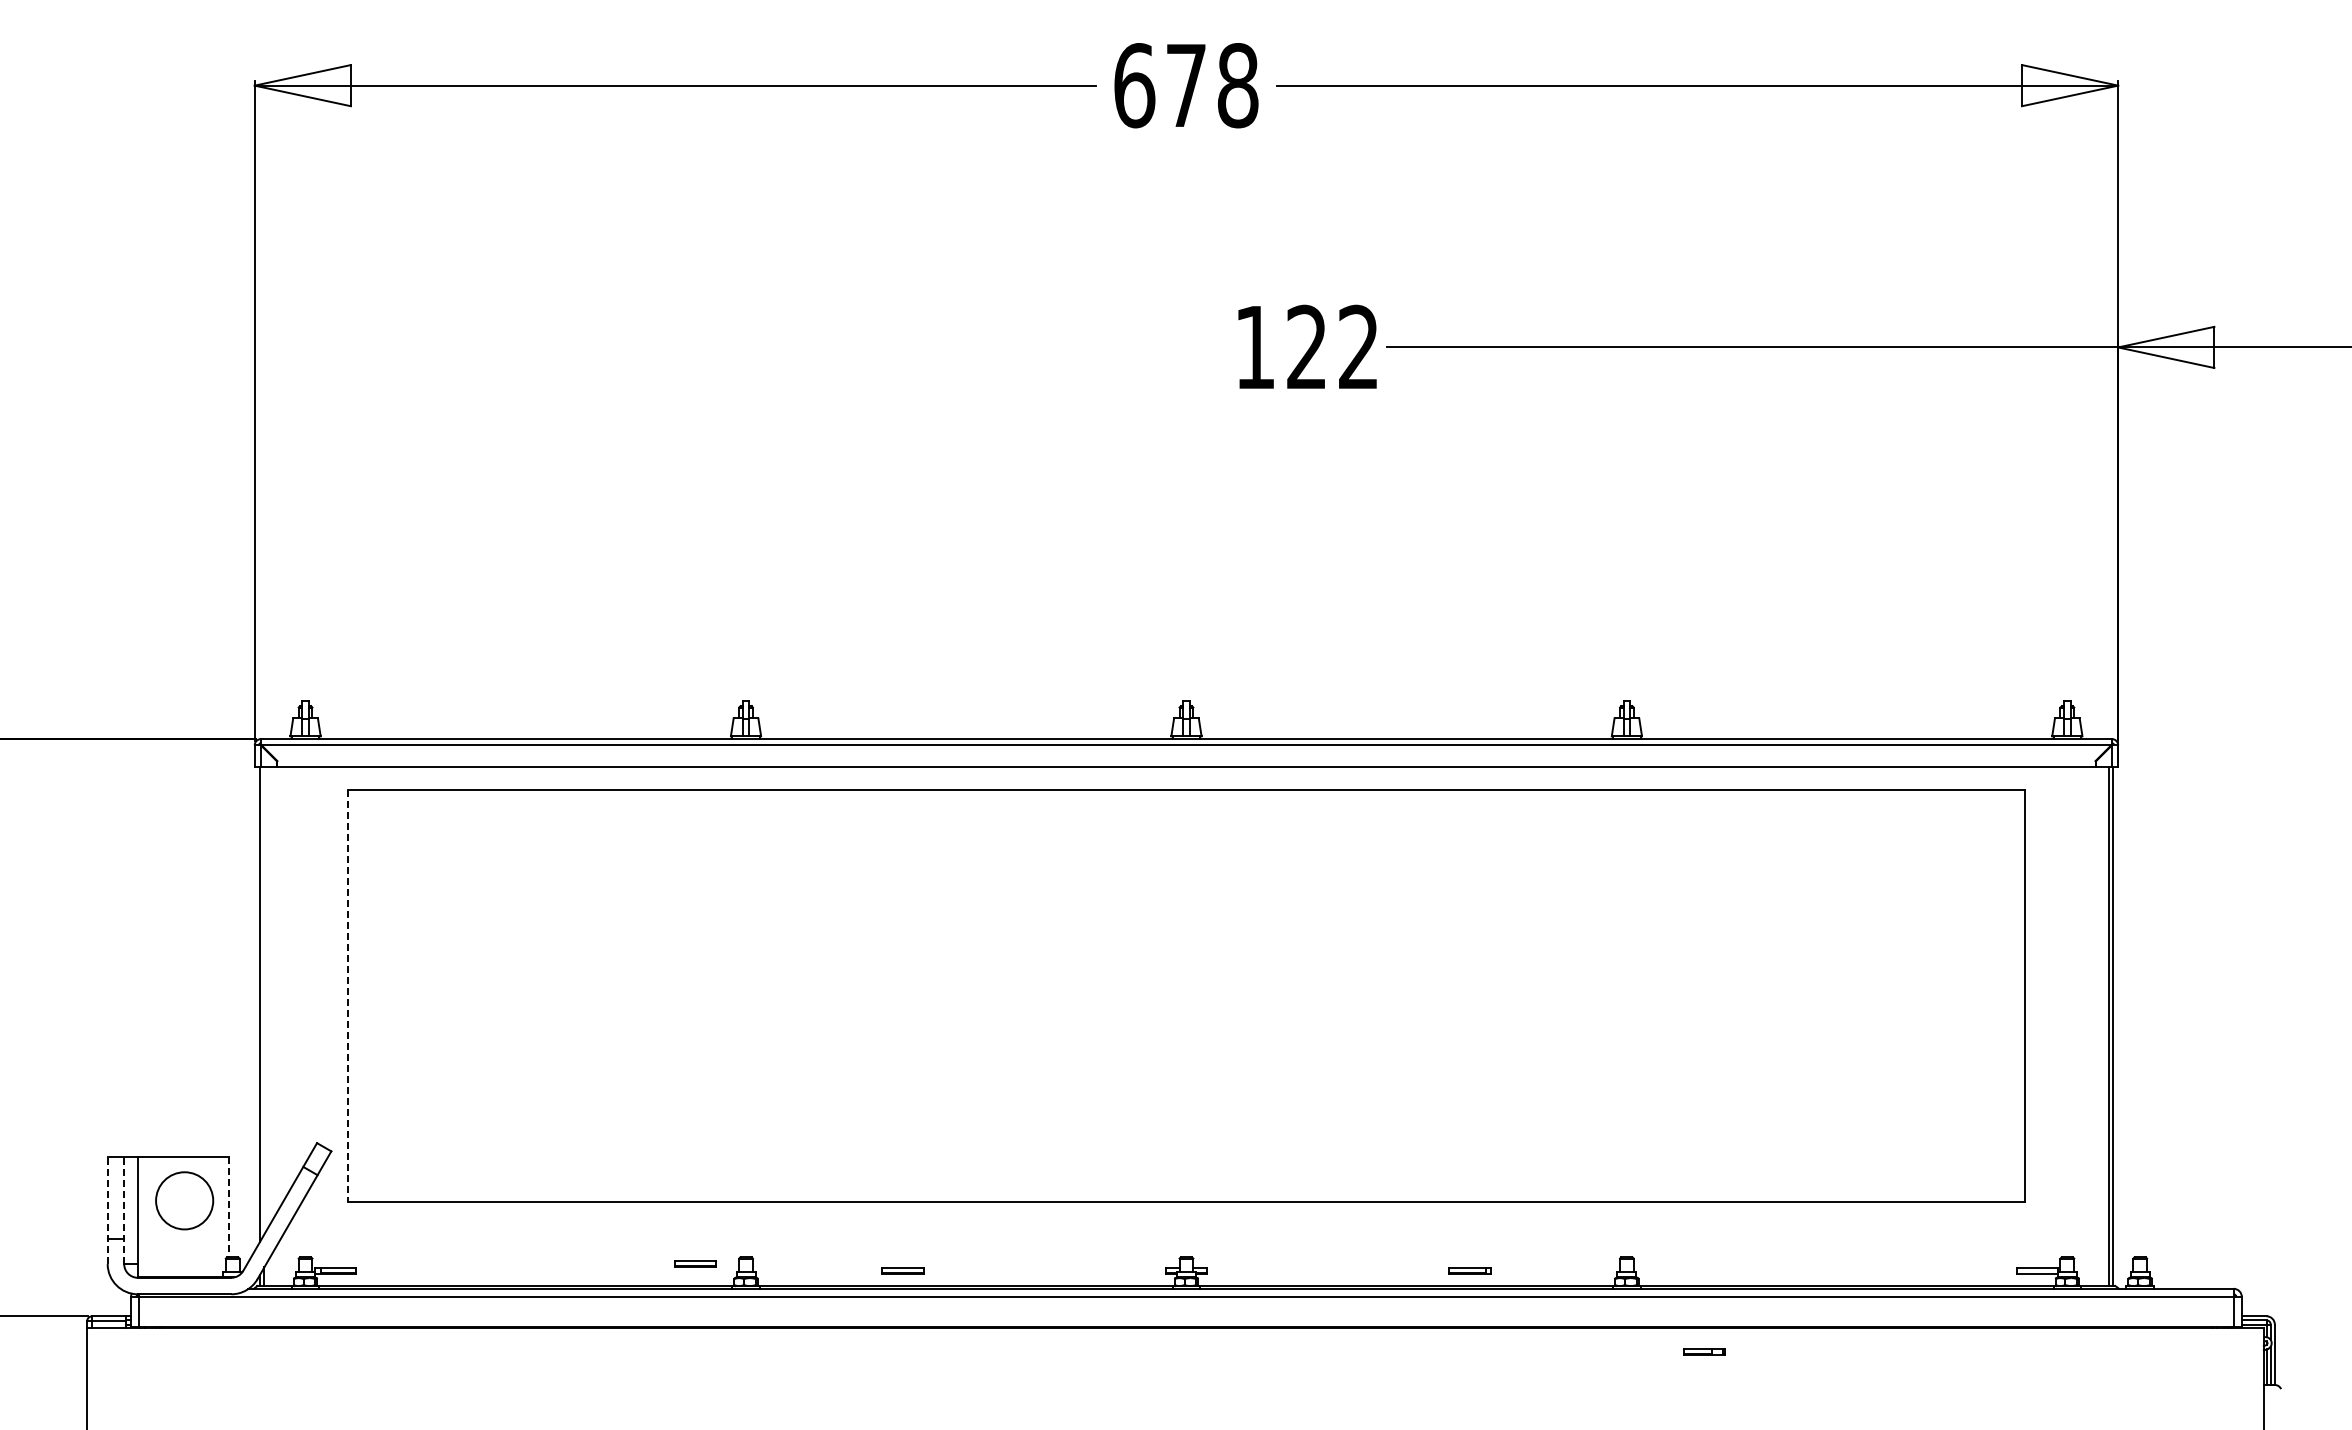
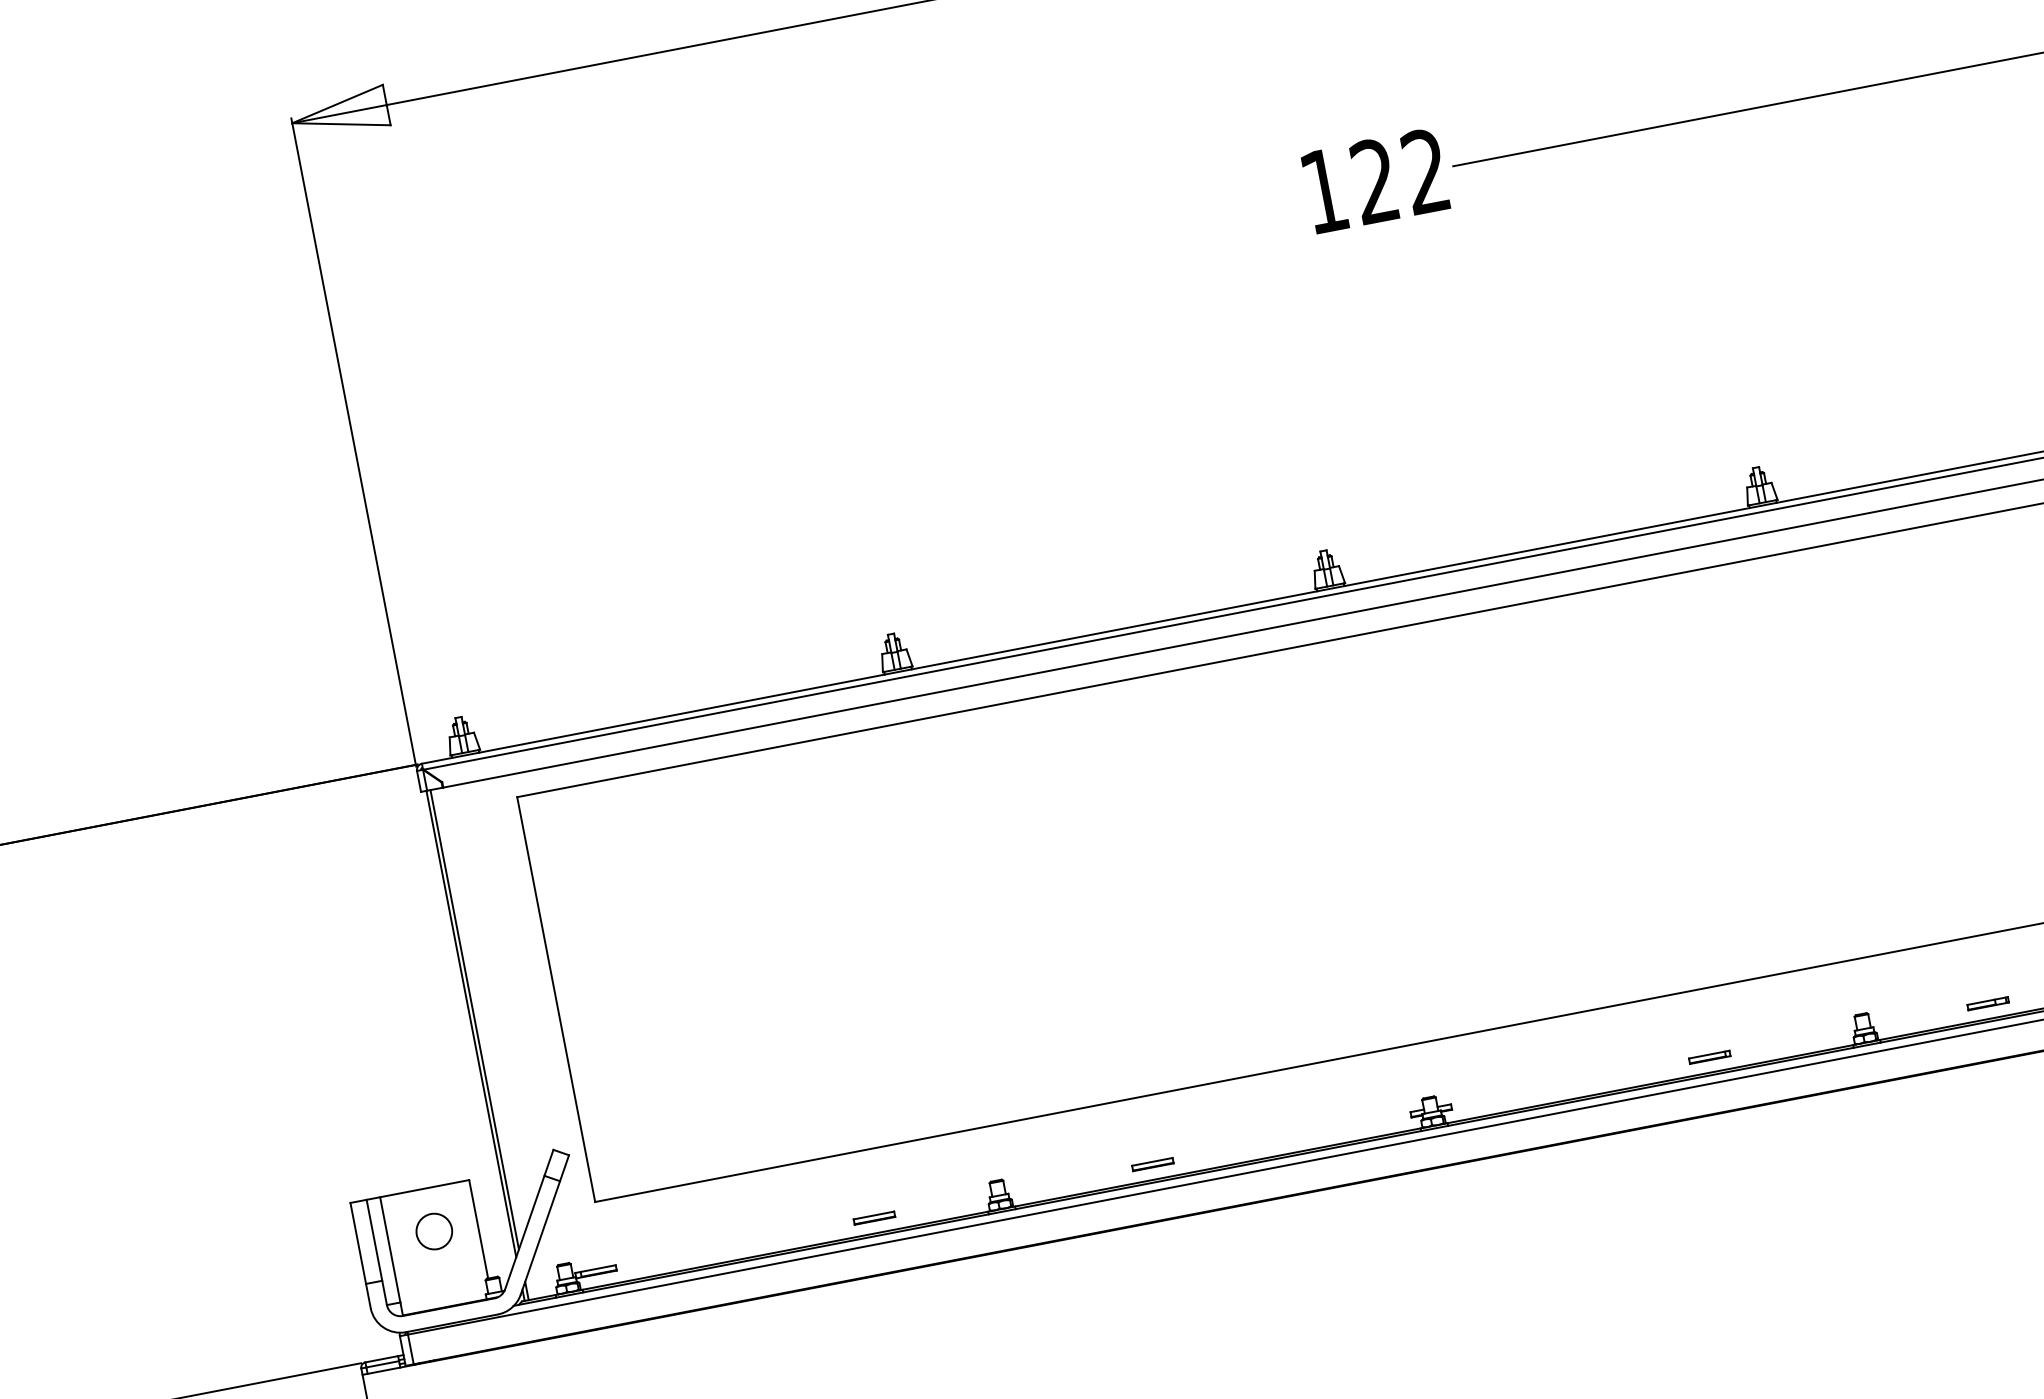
line: (348, 996) -> (556, 999), dashed -> solid
line: (264, 1000) -> (474, 1019), added
circle: (184, 1200) -> (434, 1231), size x0.62
line: (228, 1207) -> (478, 1229), dashed -> solid
line: (107, 1210) -> (360, 1255), dashed -> solid
line: (124, 1210) -> (377, 1252), dashed -> solid
part: (695, 1263) -> (874, 1217), moved
part: (1704, 1351) -> (1988, 1003), moved

